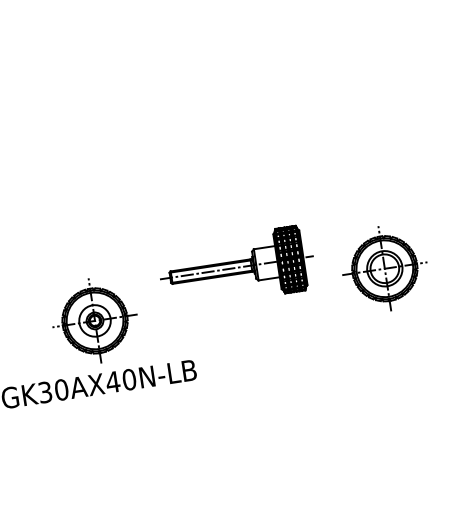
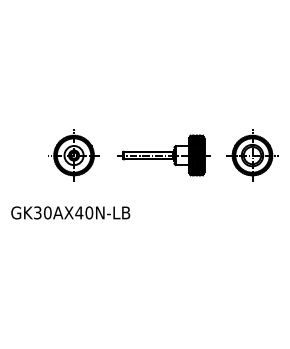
part: (384, 268) -> (252, 155), moved
part: (94, 320) -> (73, 155), moved

